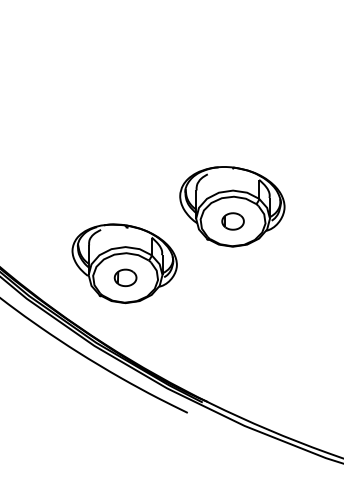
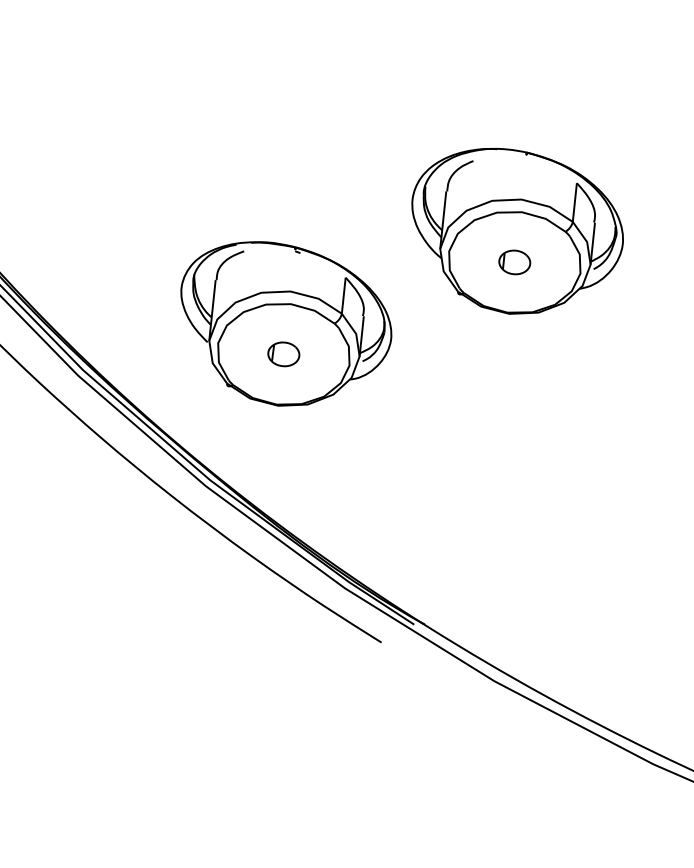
part: (232, 221) -> (513, 262), size x0.7
part: (125, 277) -> (283, 353), size x0.7

